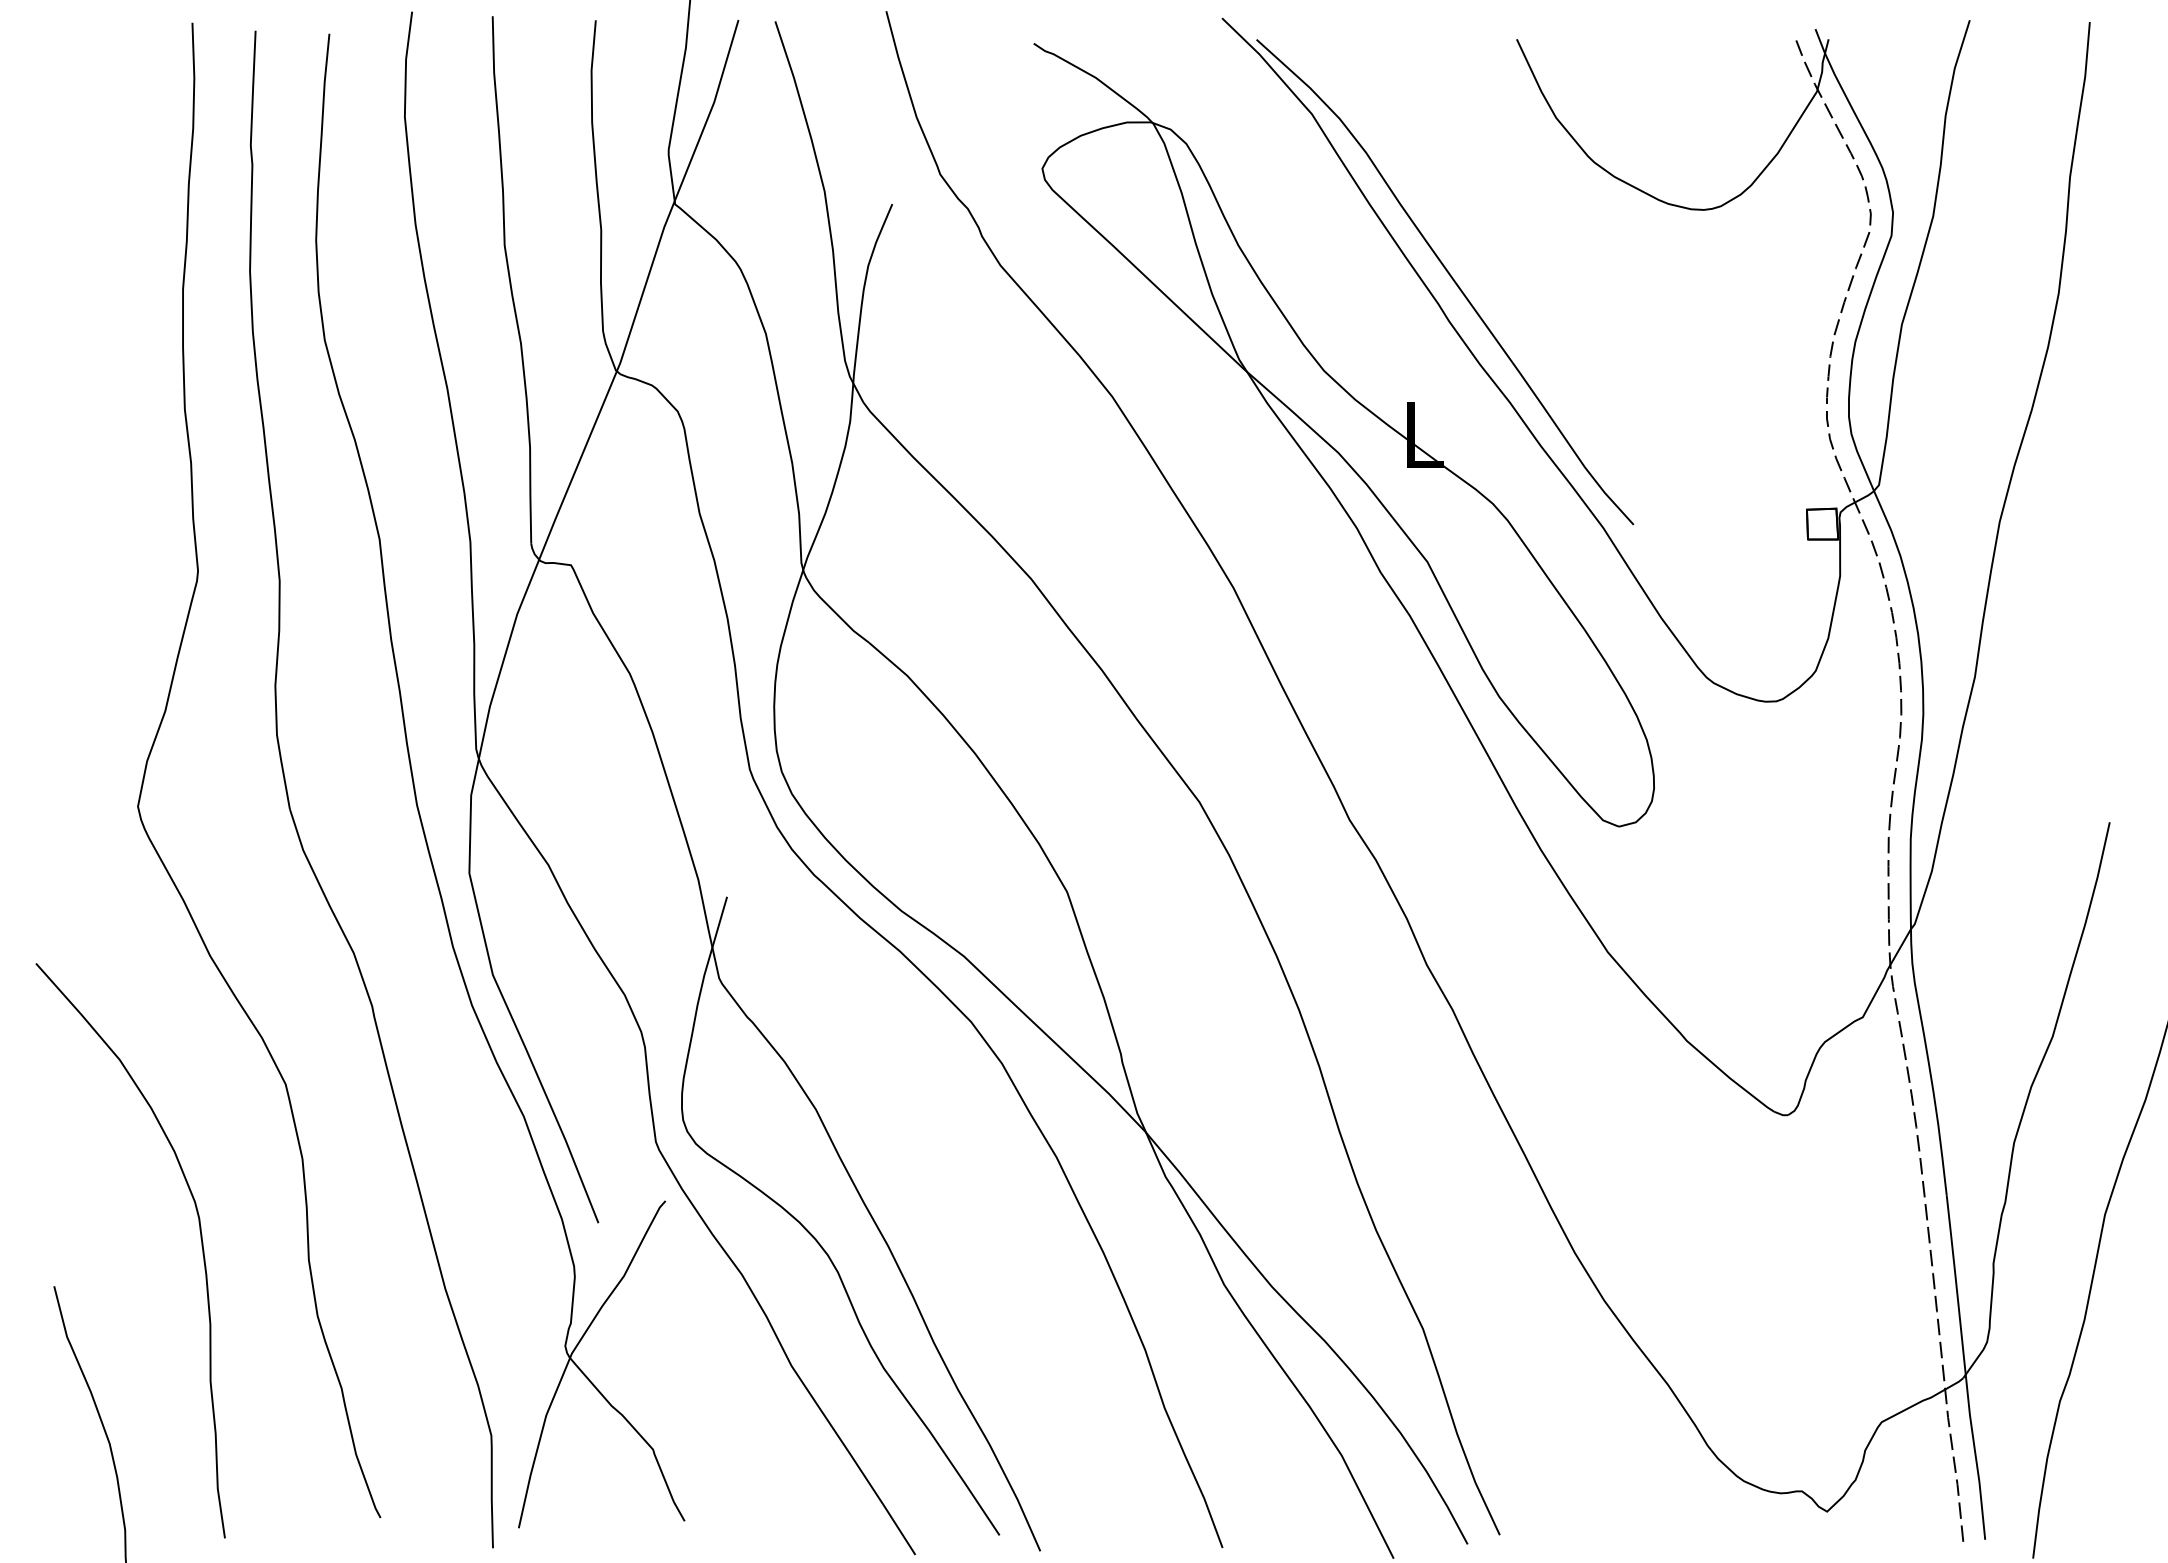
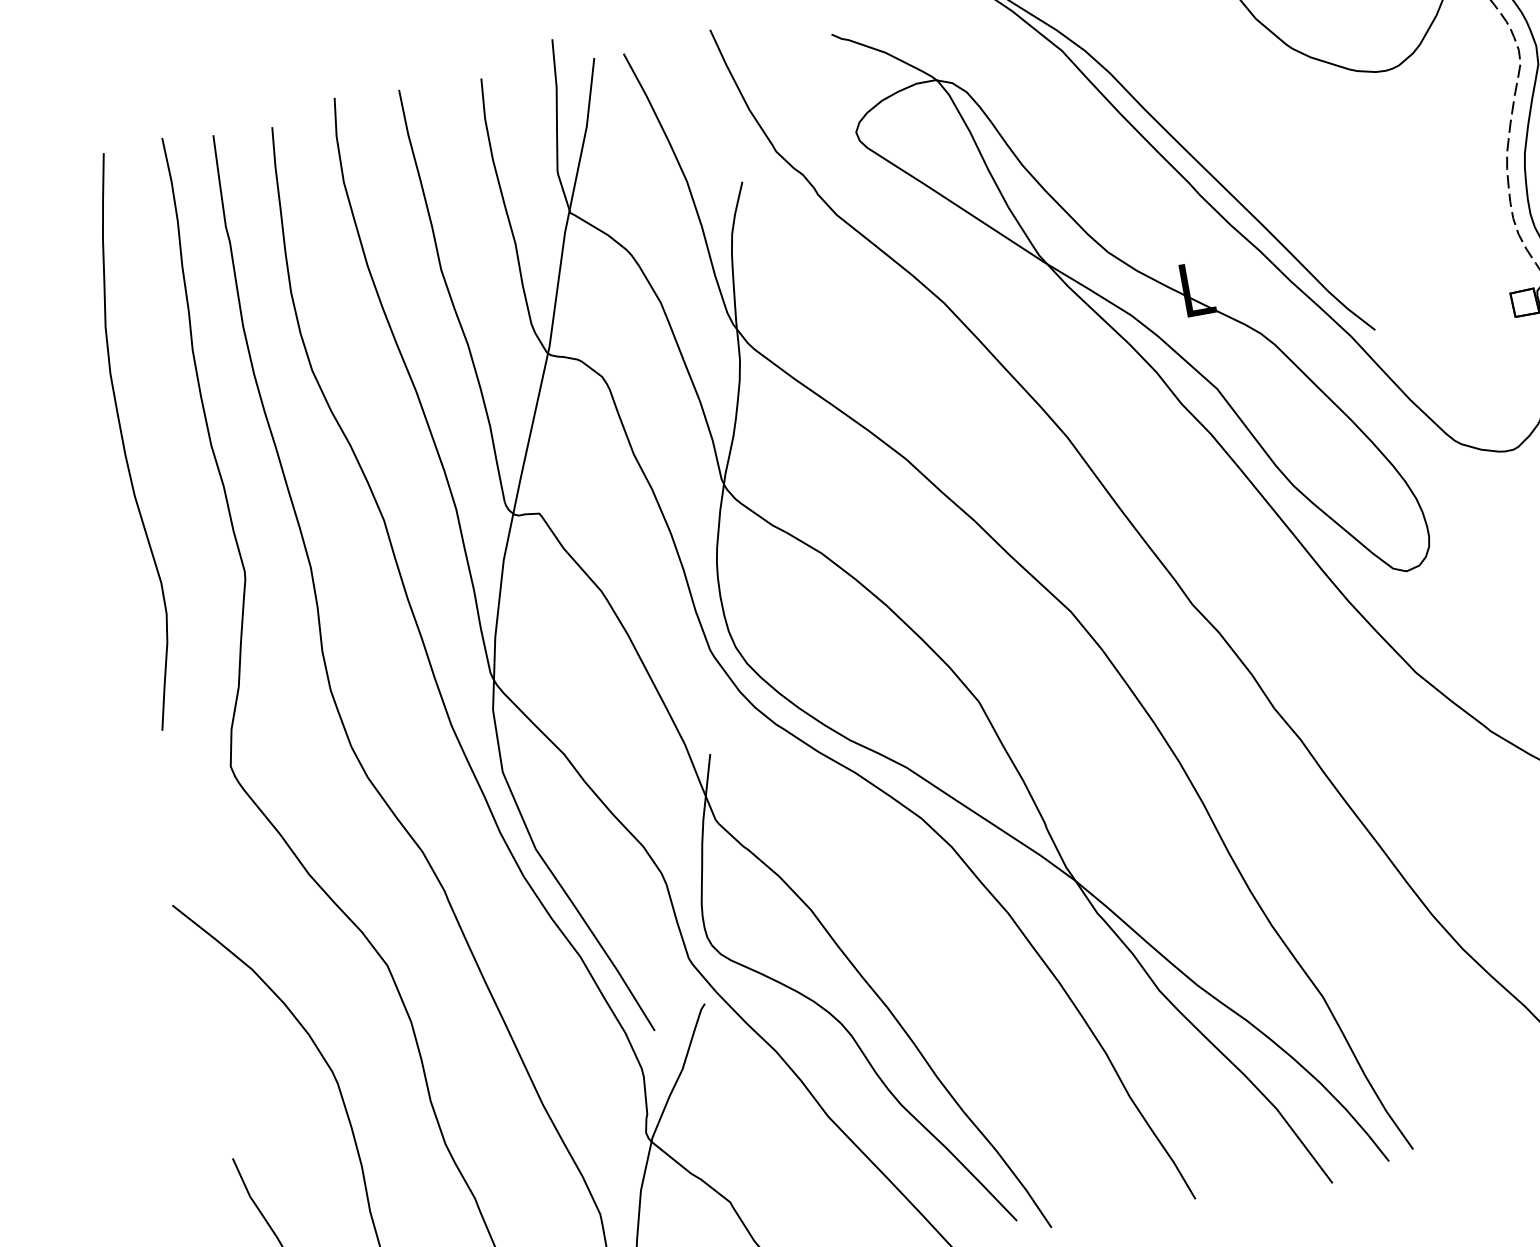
curve: (78, 387) -> (123, 443), added

